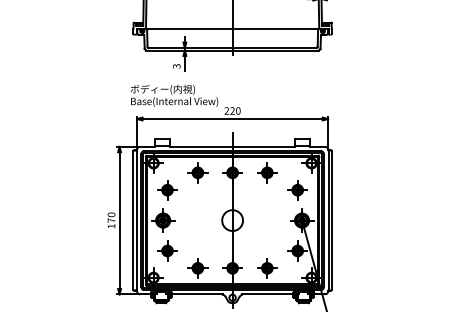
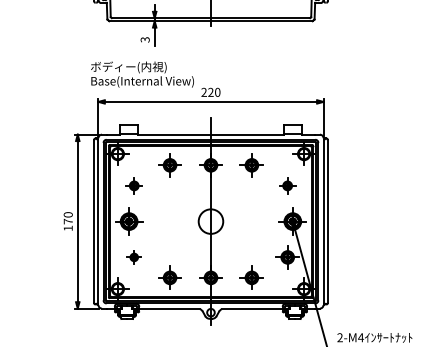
part: (167, 190) -> (134, 186), size x0.7
part: (297, 190) -> (287, 186), size x0.7
part: (167, 250) -> (134, 256), size x0.6

